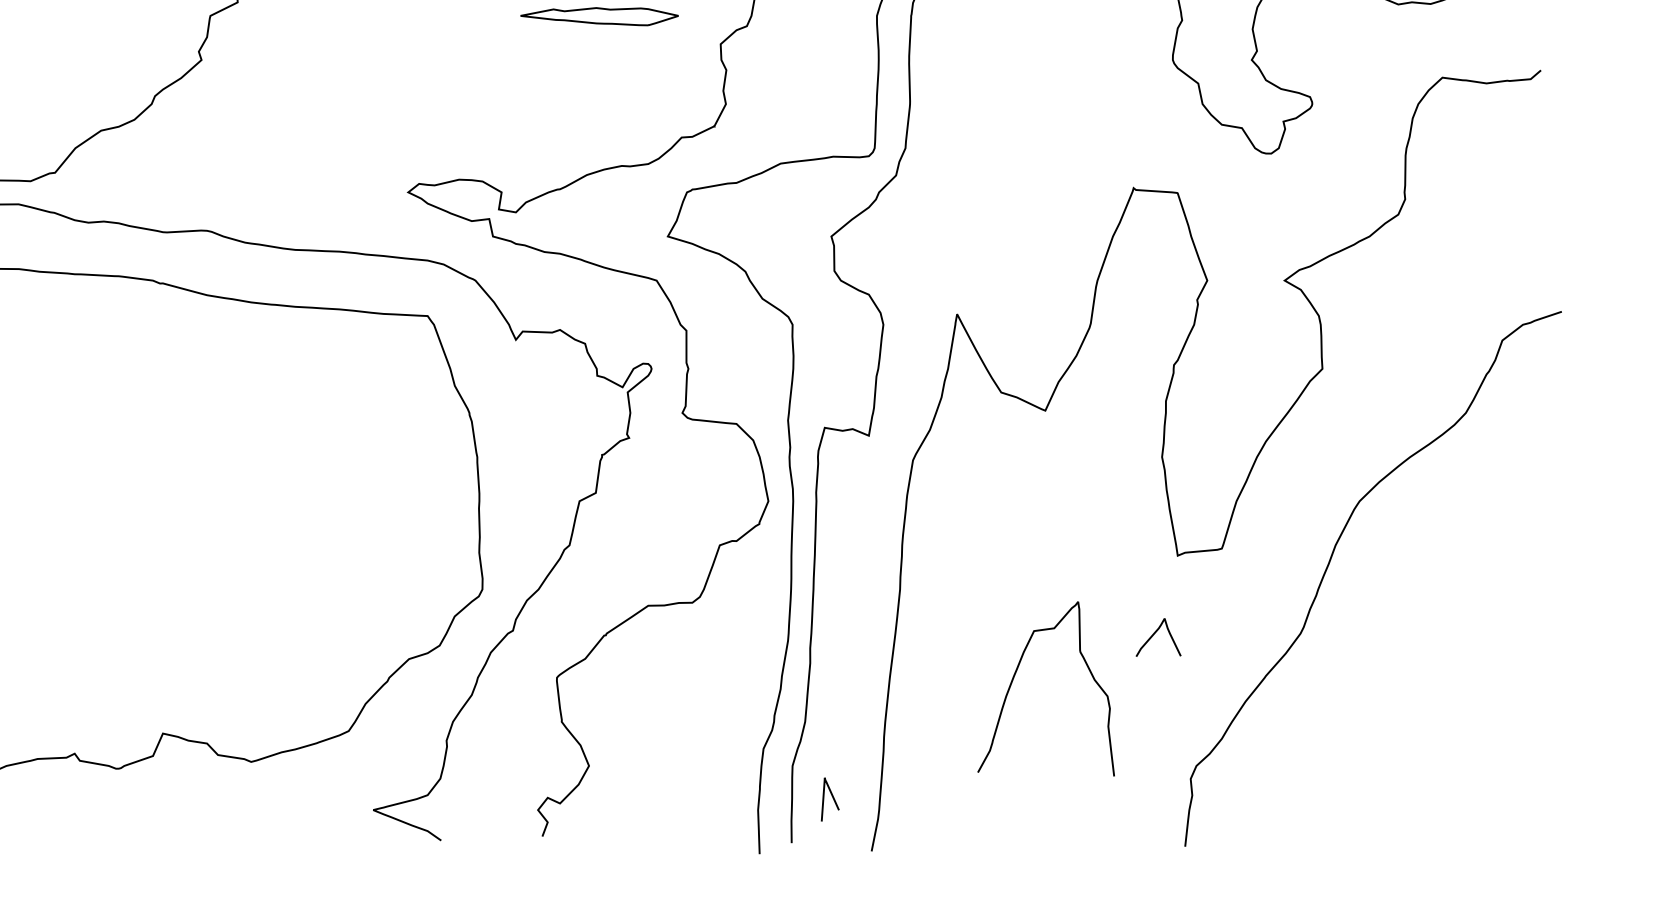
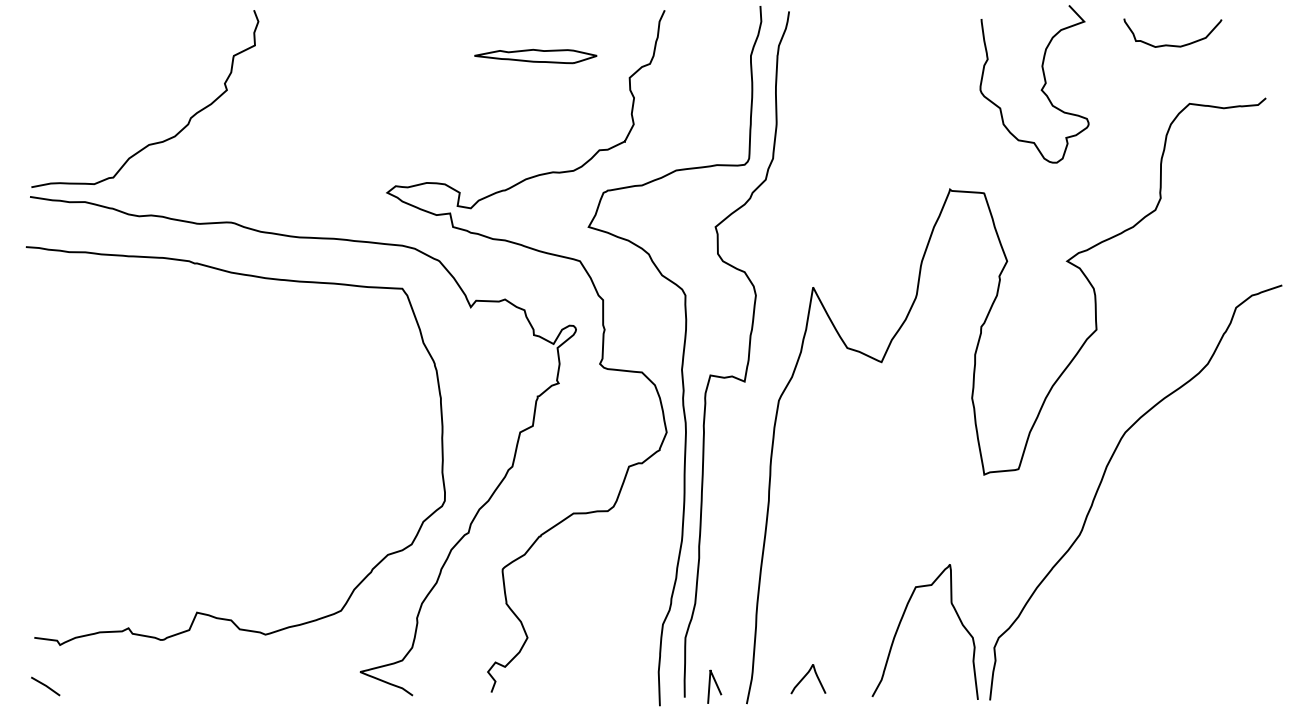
curve: (1154, 635) -> (805, 677), moved
curve: (1015, 676) -> (901, 622), moved
curve: (832, 799) -> (716, 686), moved

